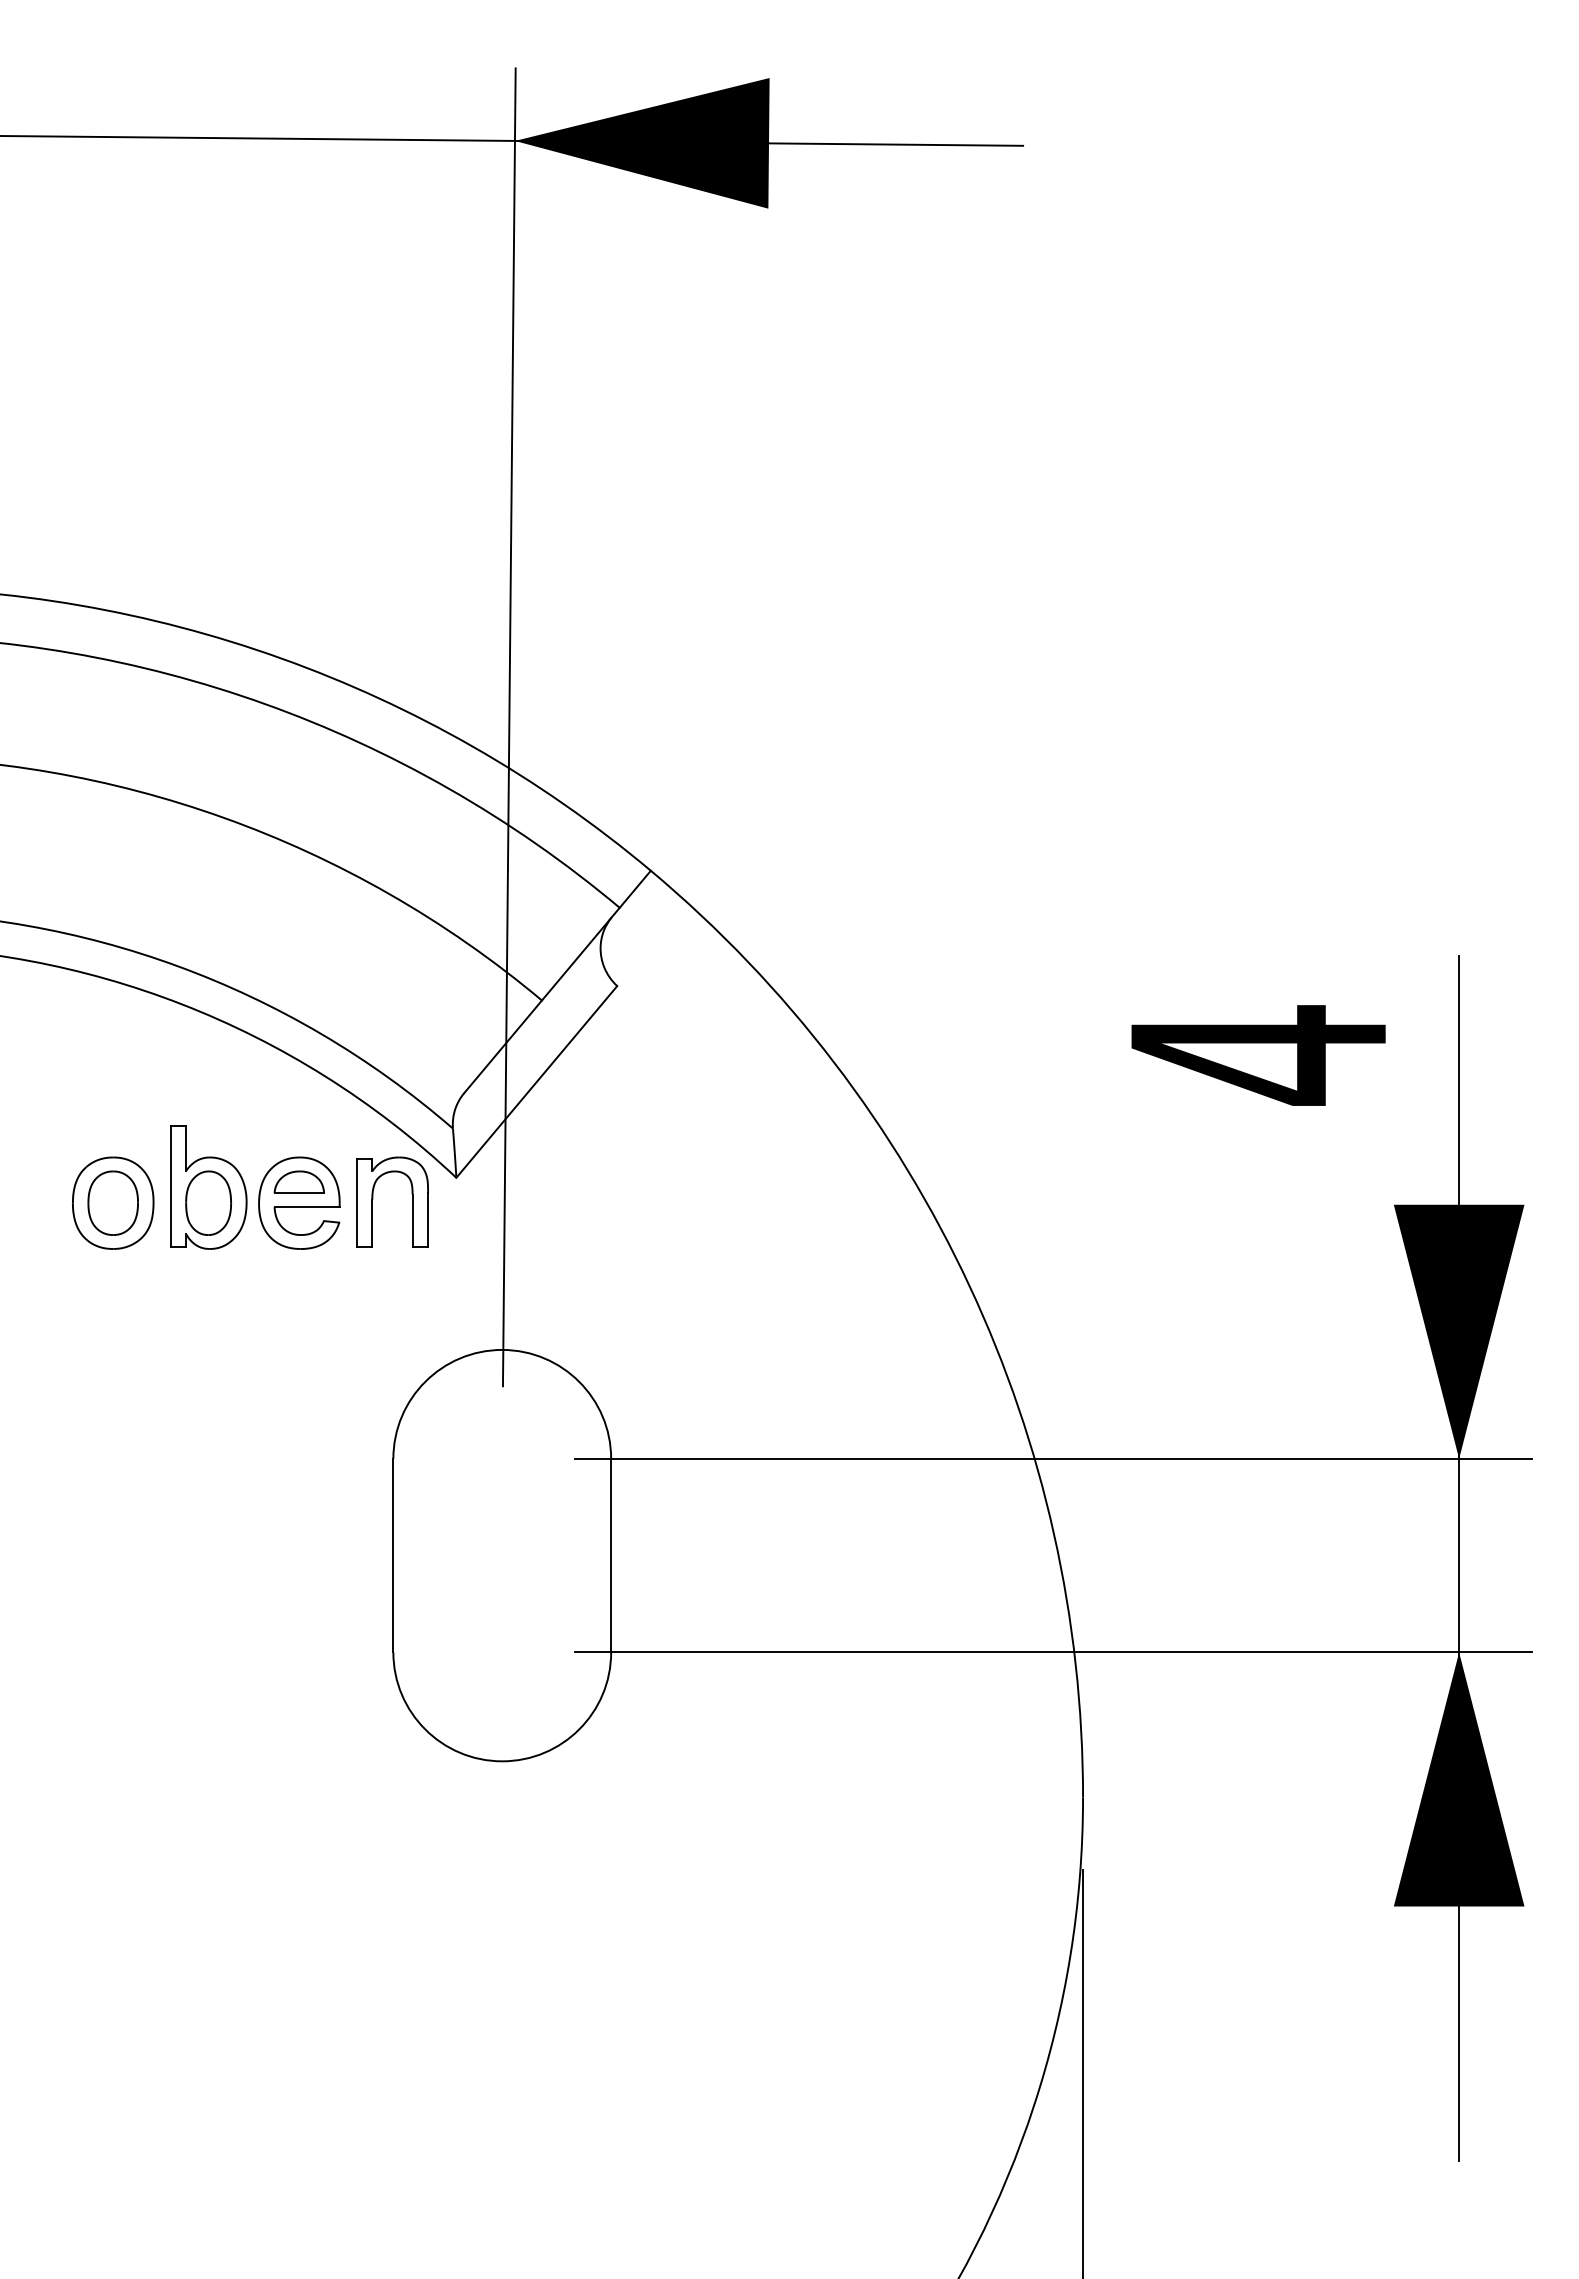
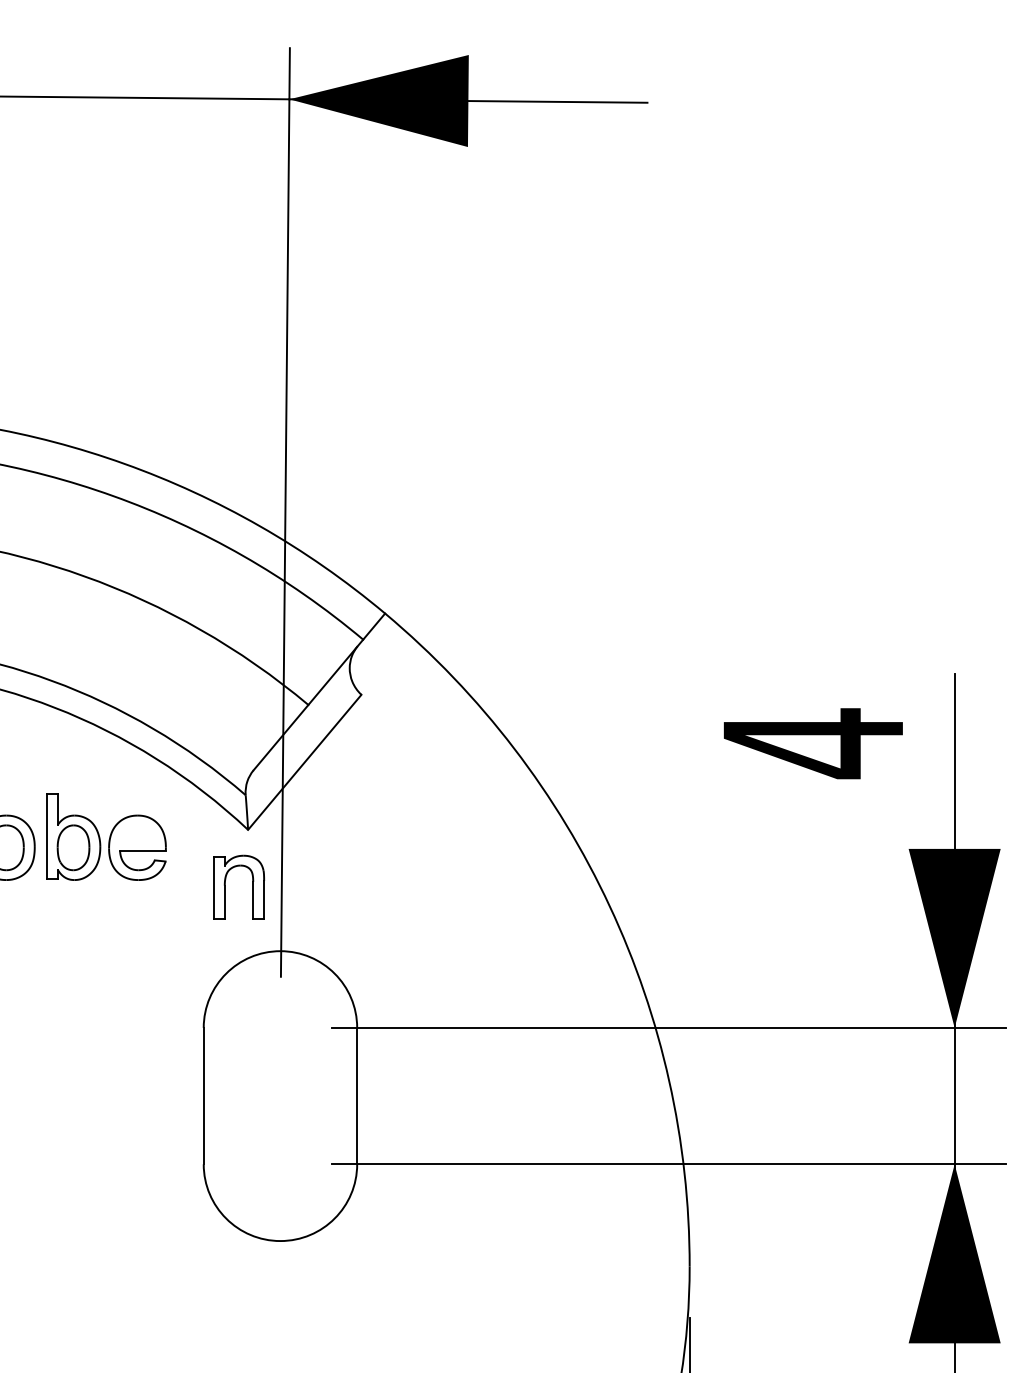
part: (298, 1181) -> (136, 832), removed
part: (373, 1199) -> (225, 885), moved

